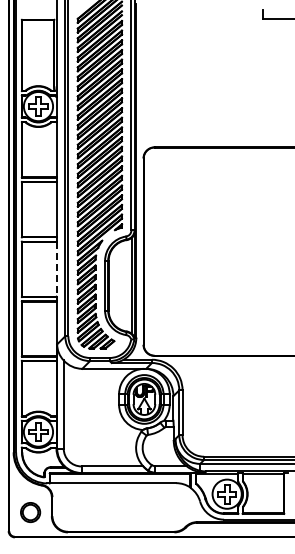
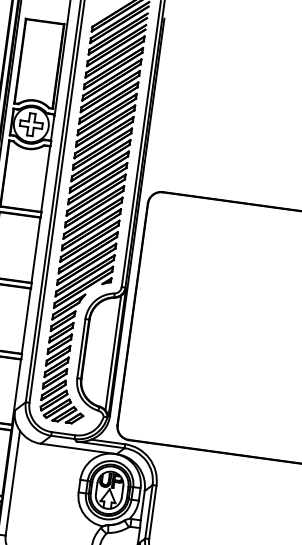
line: (56, 269) -> (26, 321), dashed -> solid

